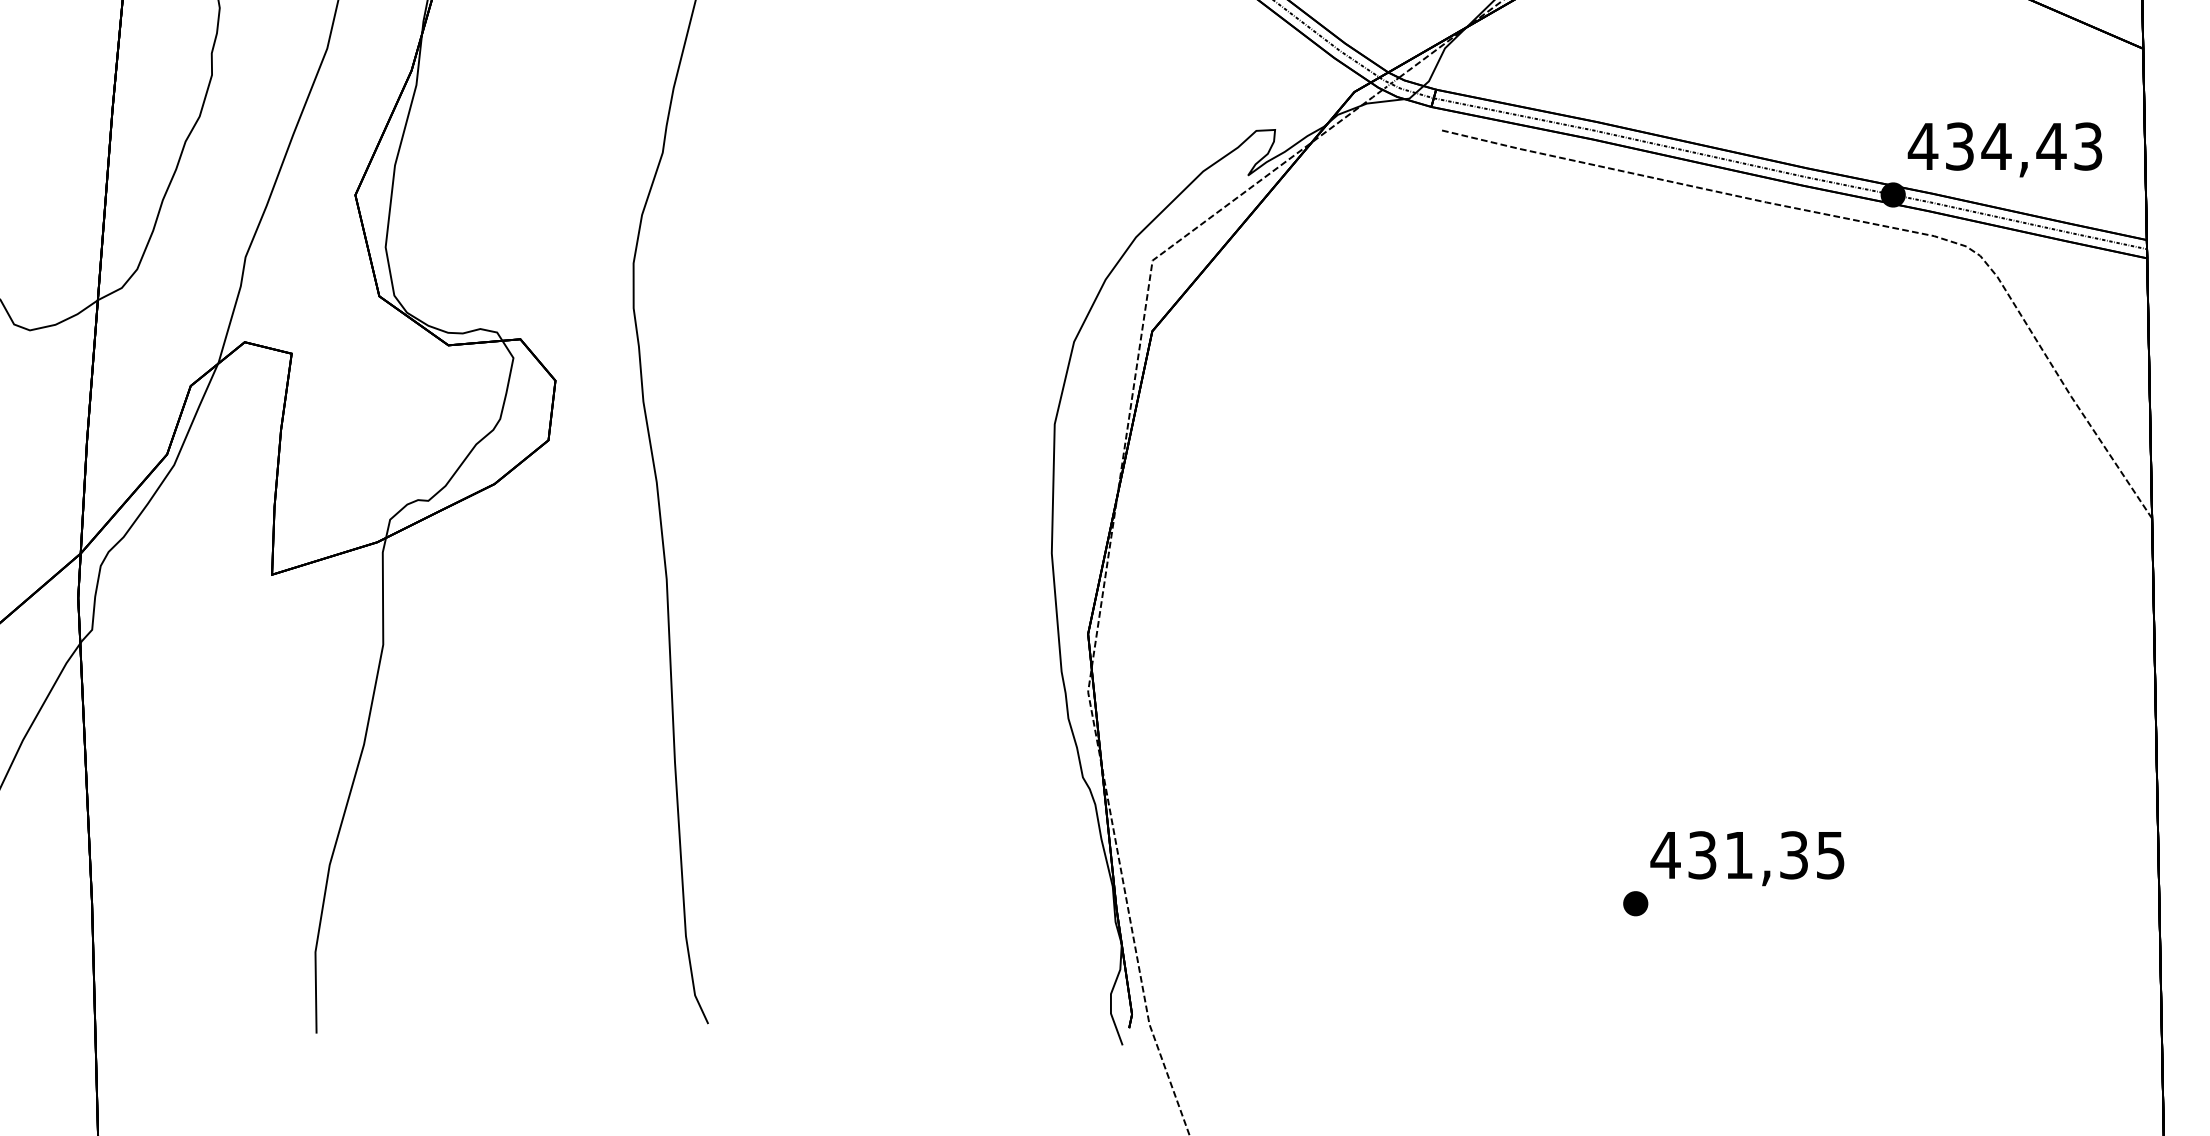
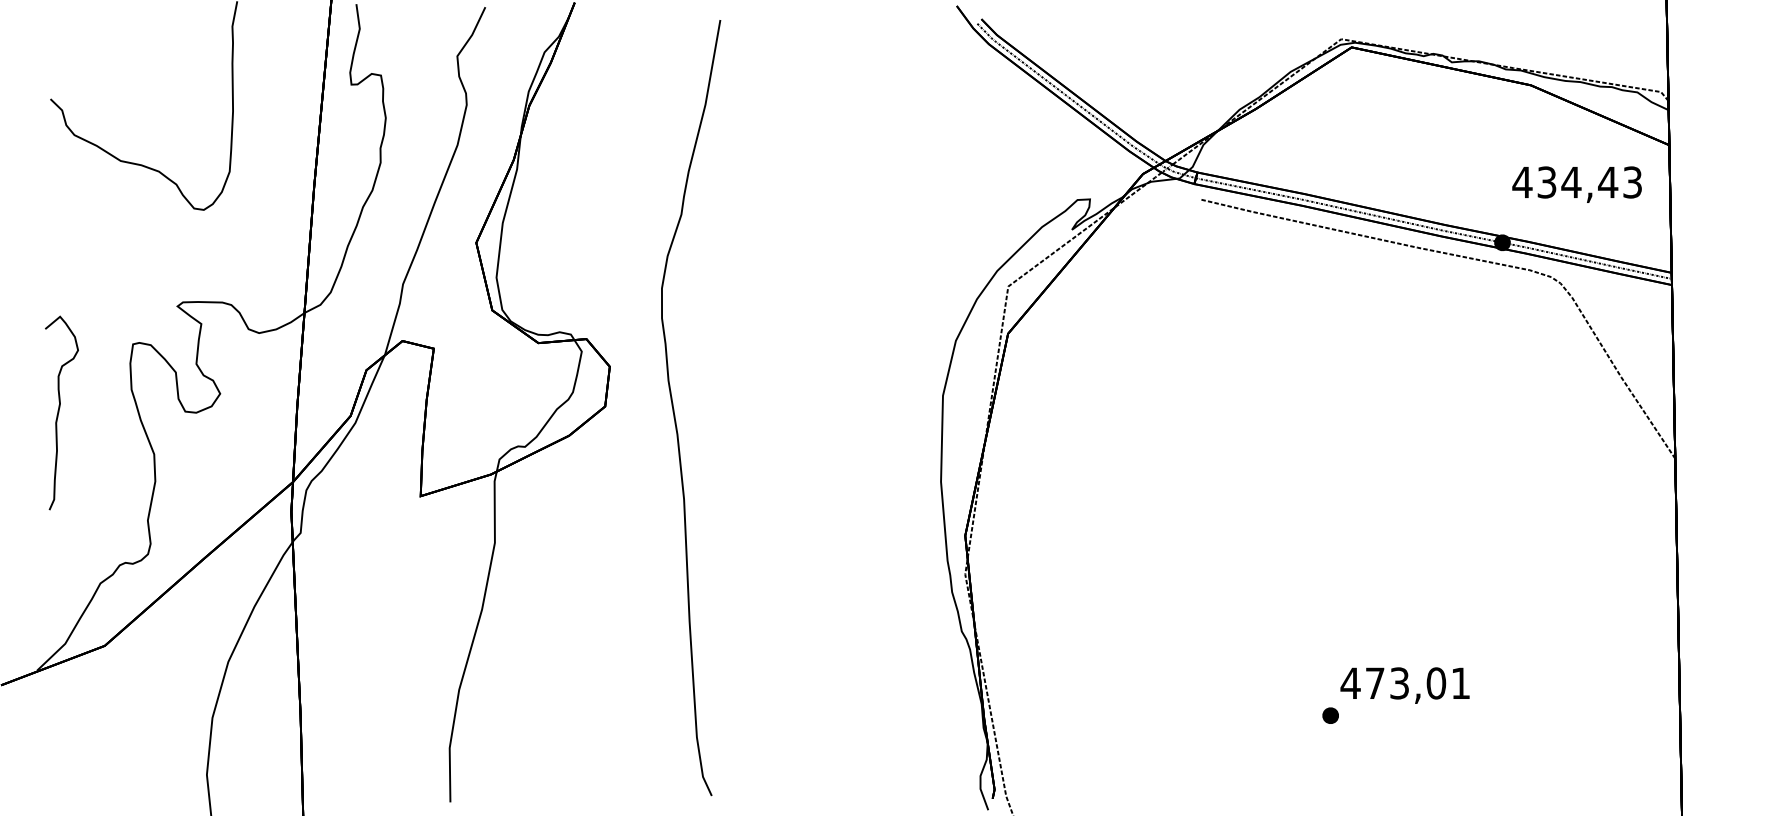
text: (2004, 149) -> (1576, 184), moved
text: (1765, 855) -> (1417, 683), 431,35 -> 473,01

